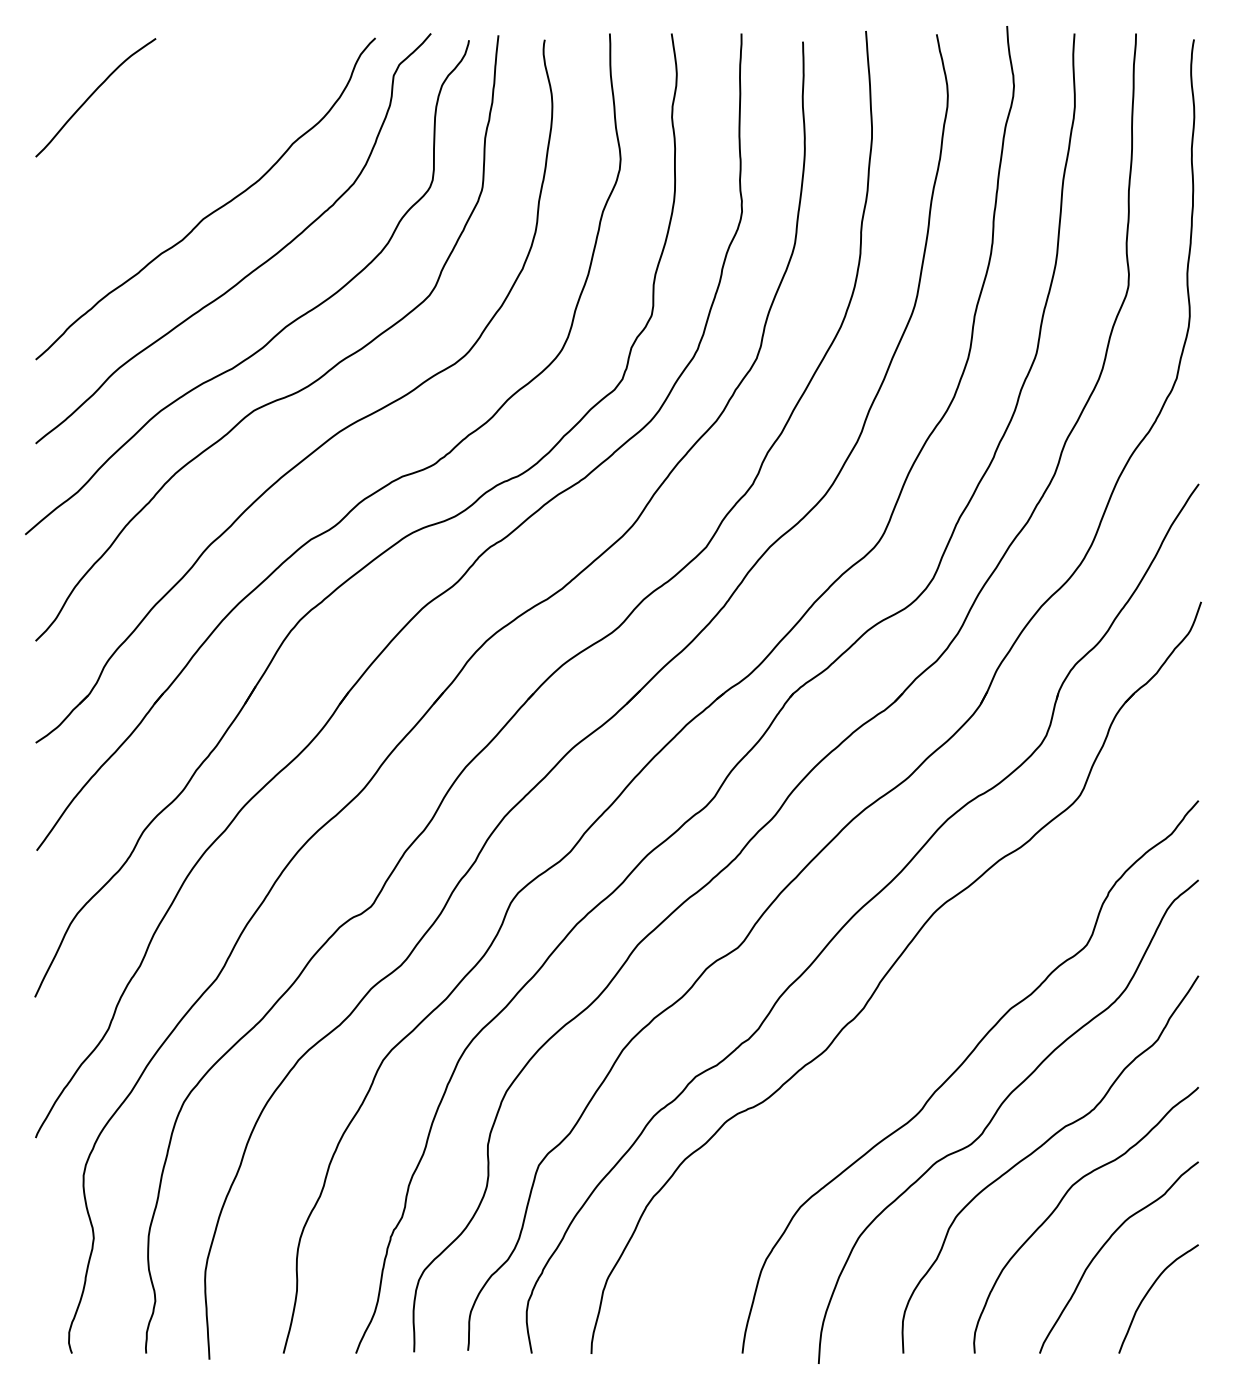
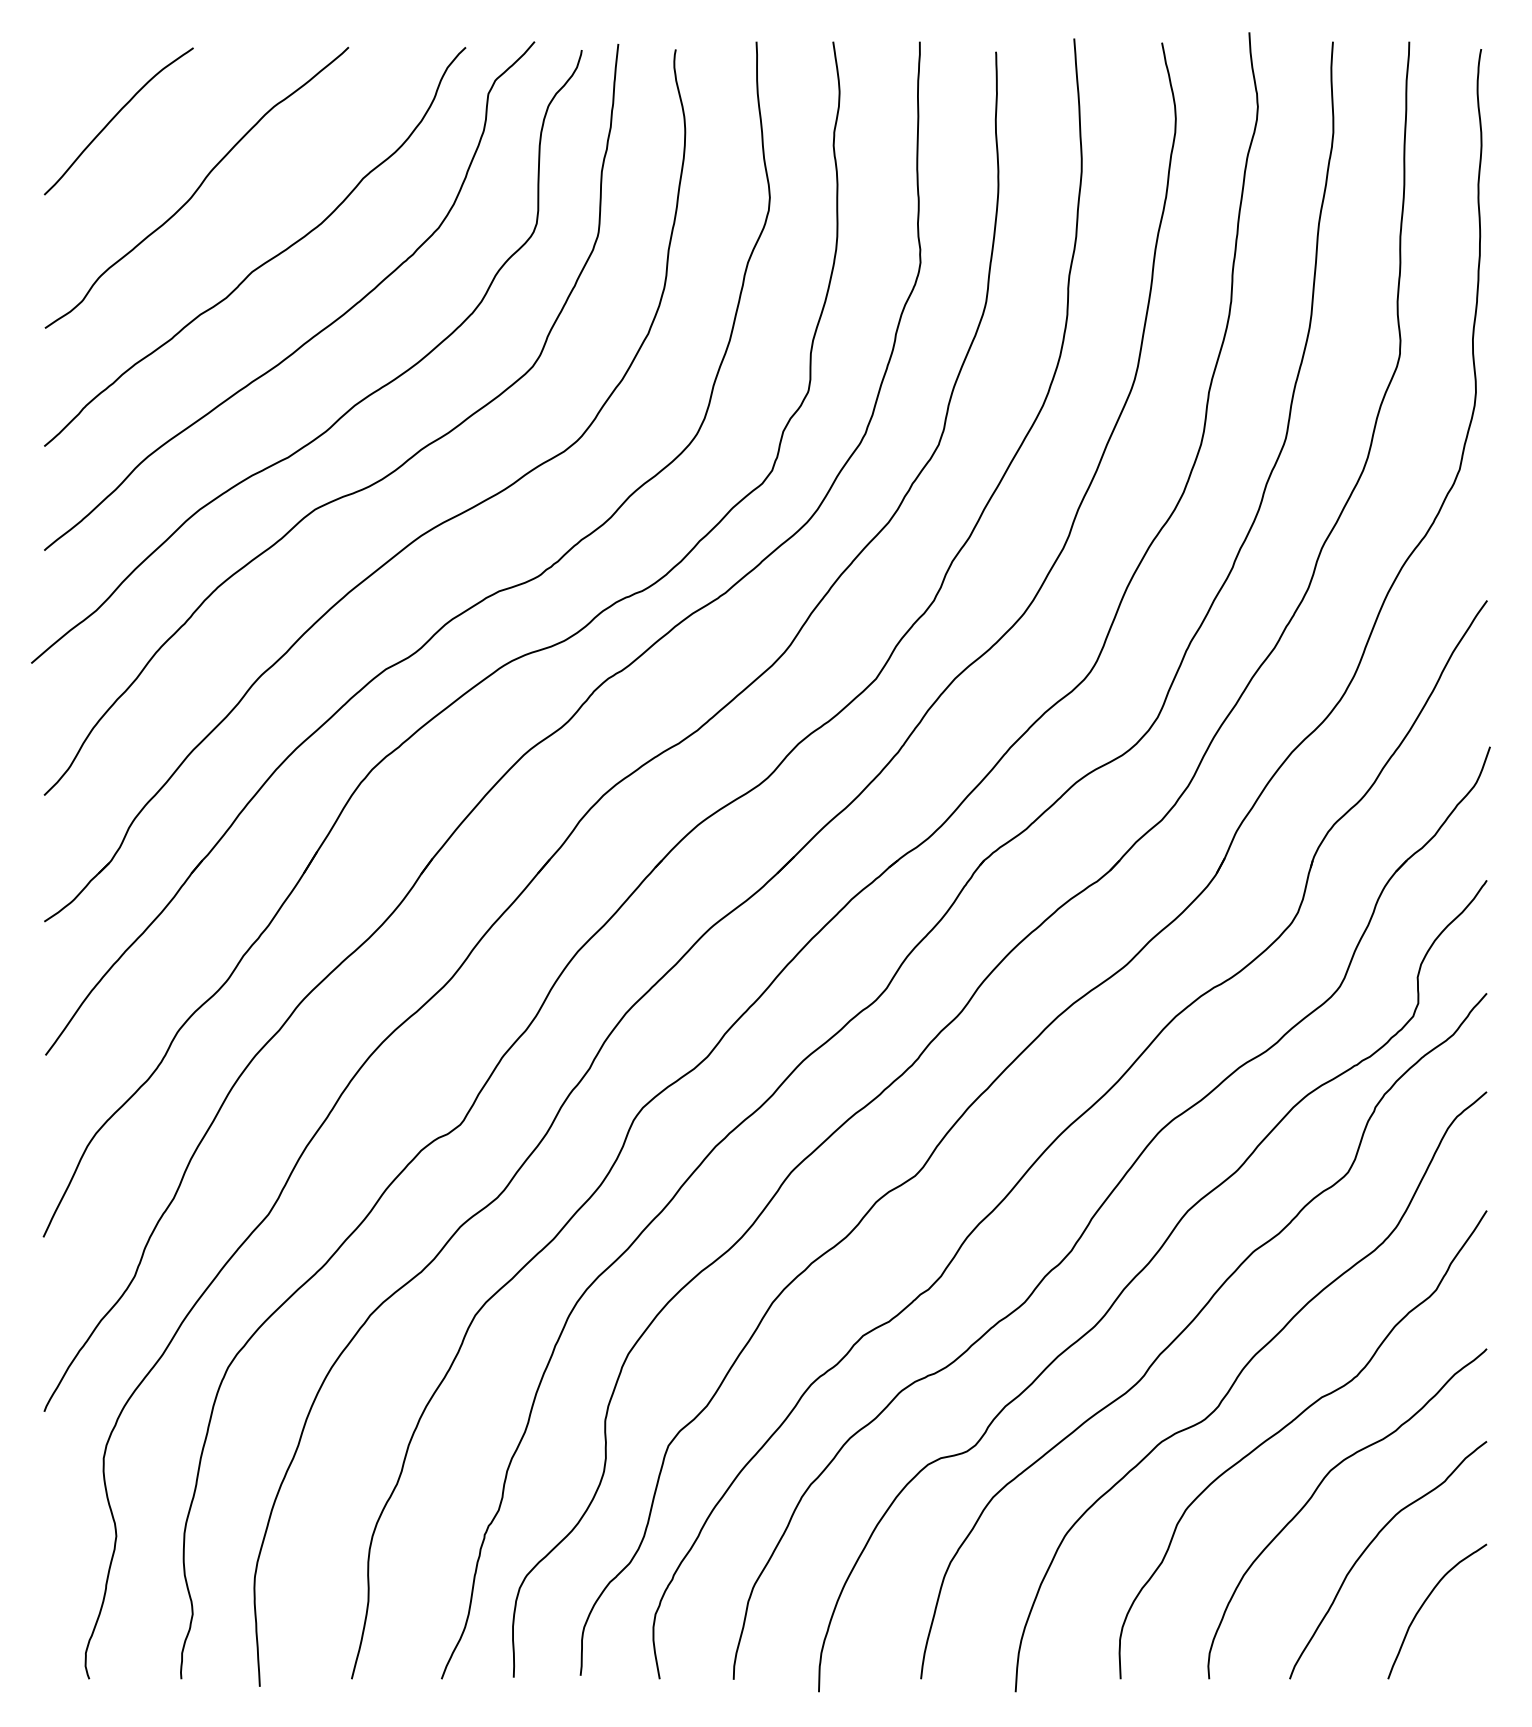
curve: (159, 150) -> (197, 186), added
curve: (919, 1026) -> (1140, 1273), added

